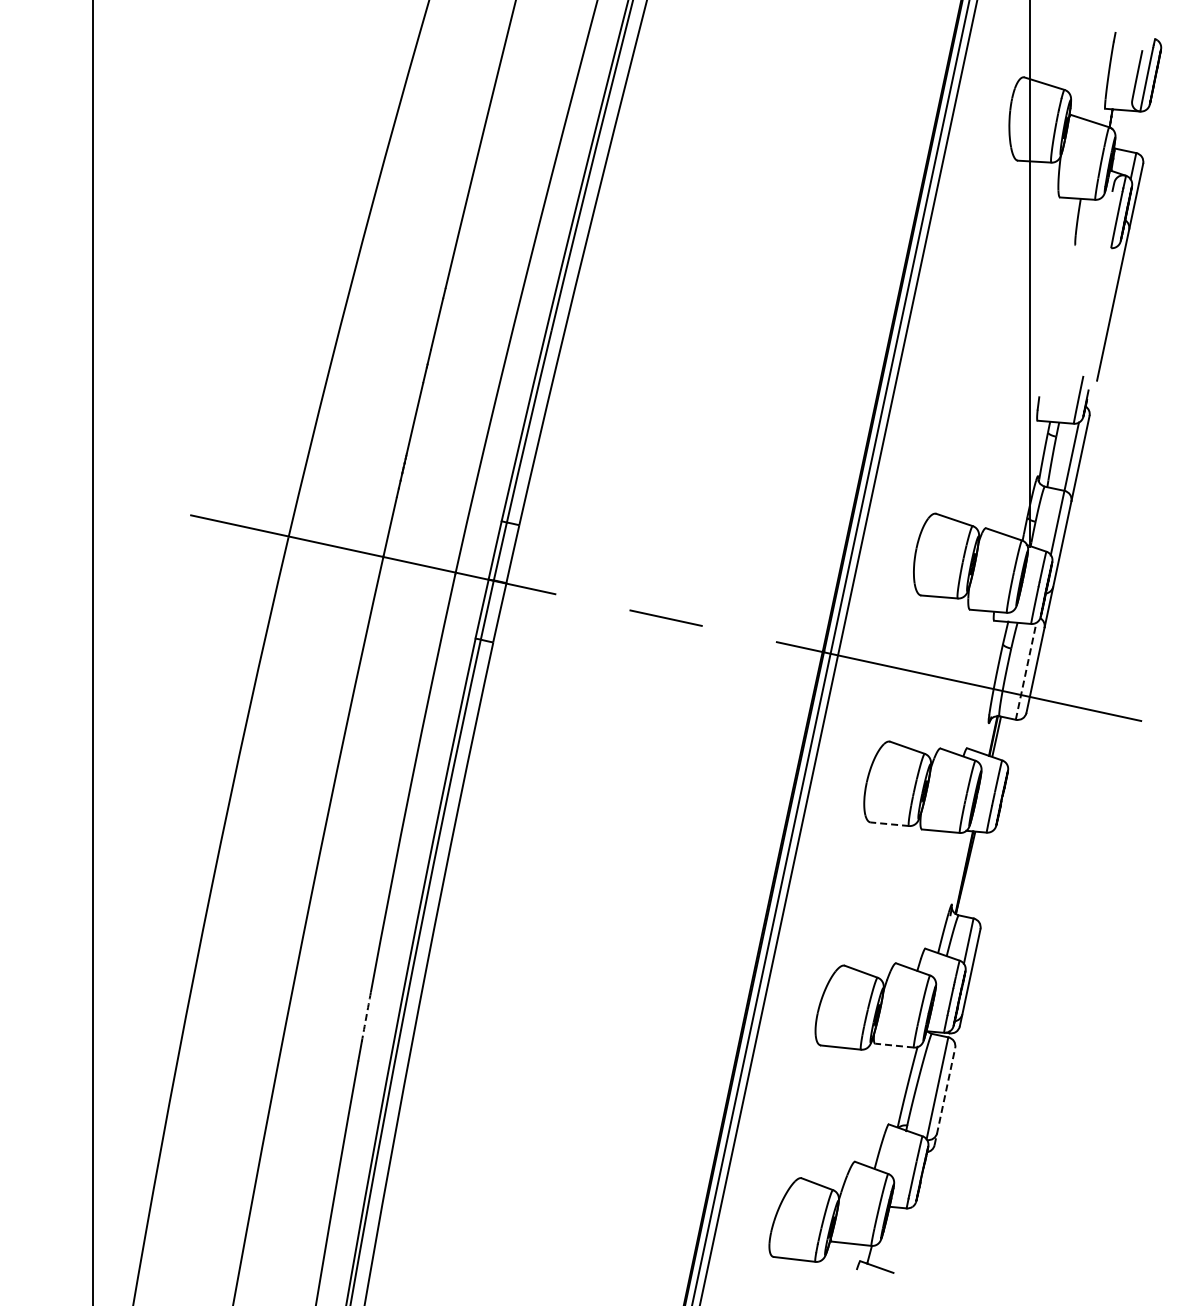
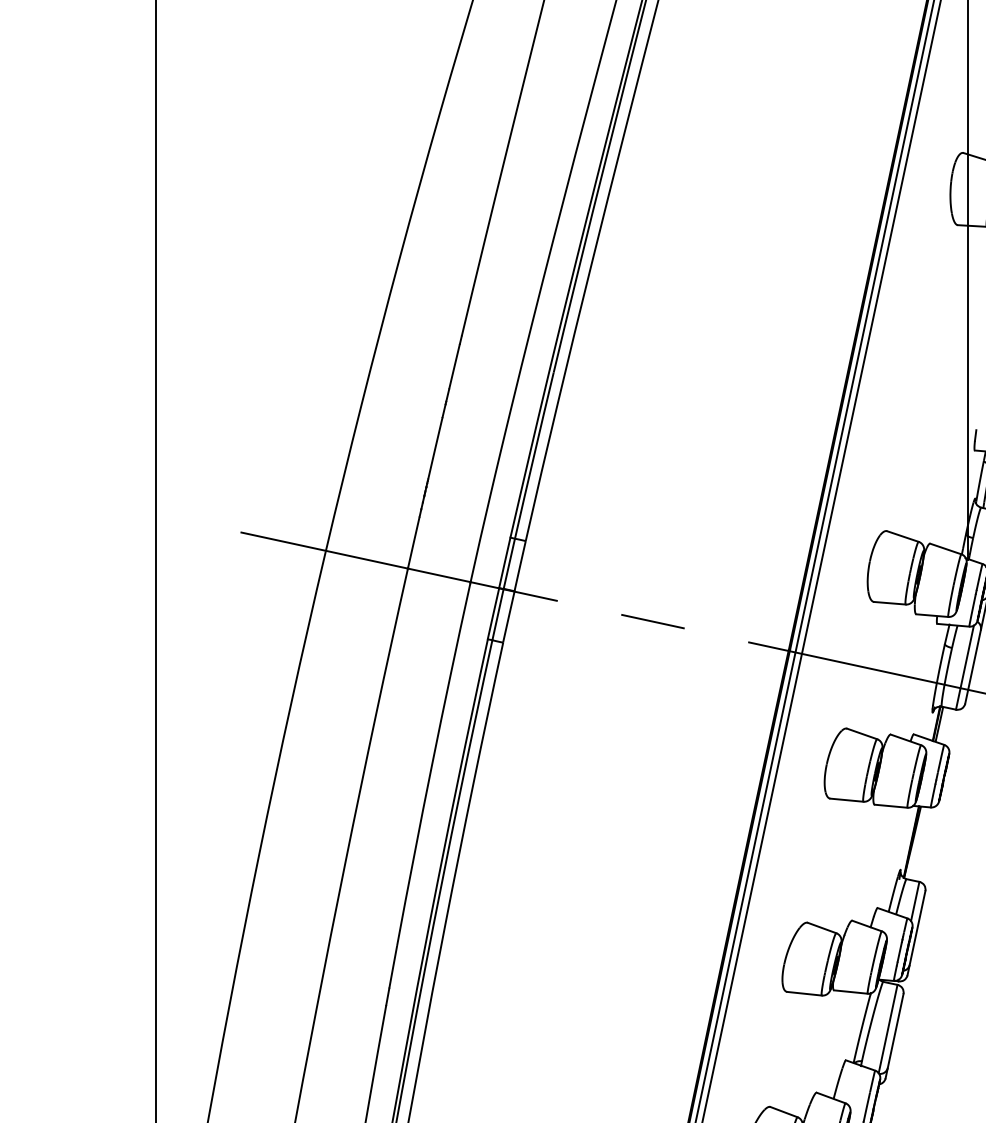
line: (1026, 671) -> (965, 667), dashed -> solid
line: (889, 824) -> (846, 800), dashed -> solid
arc: (366, 1017) -> (393, 967), dashed -> solid
line: (894, 1045) -> (850, 991), dashed -> solid
line: (944, 1096) -> (894, 1036), dashed -> solid

